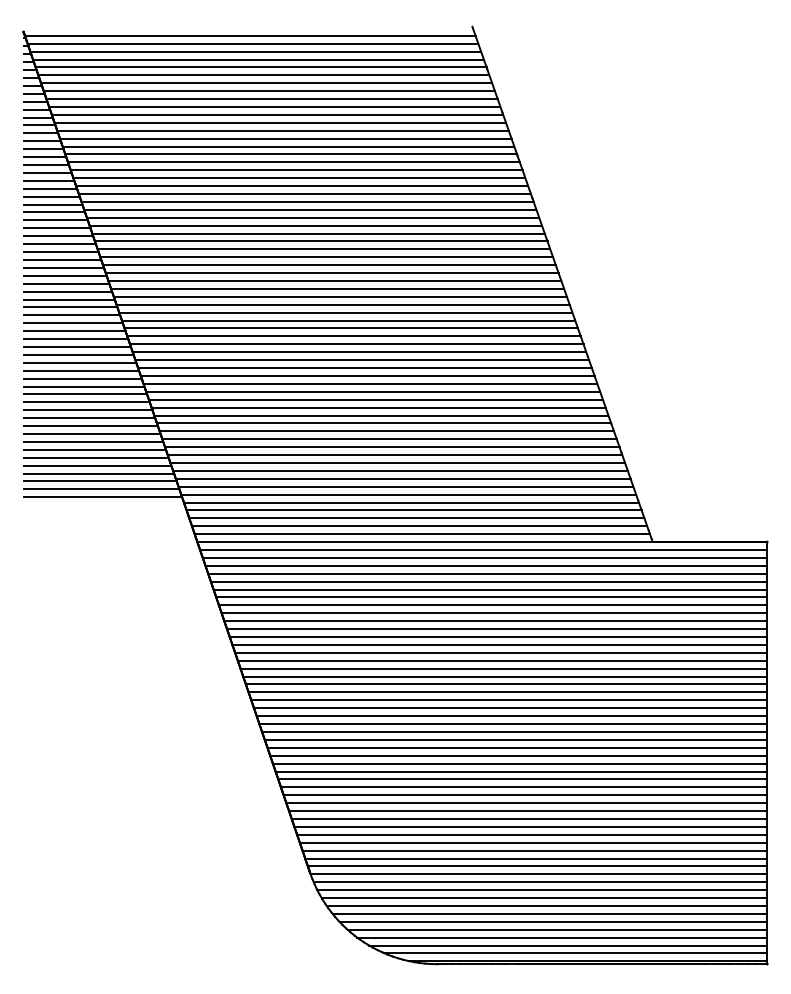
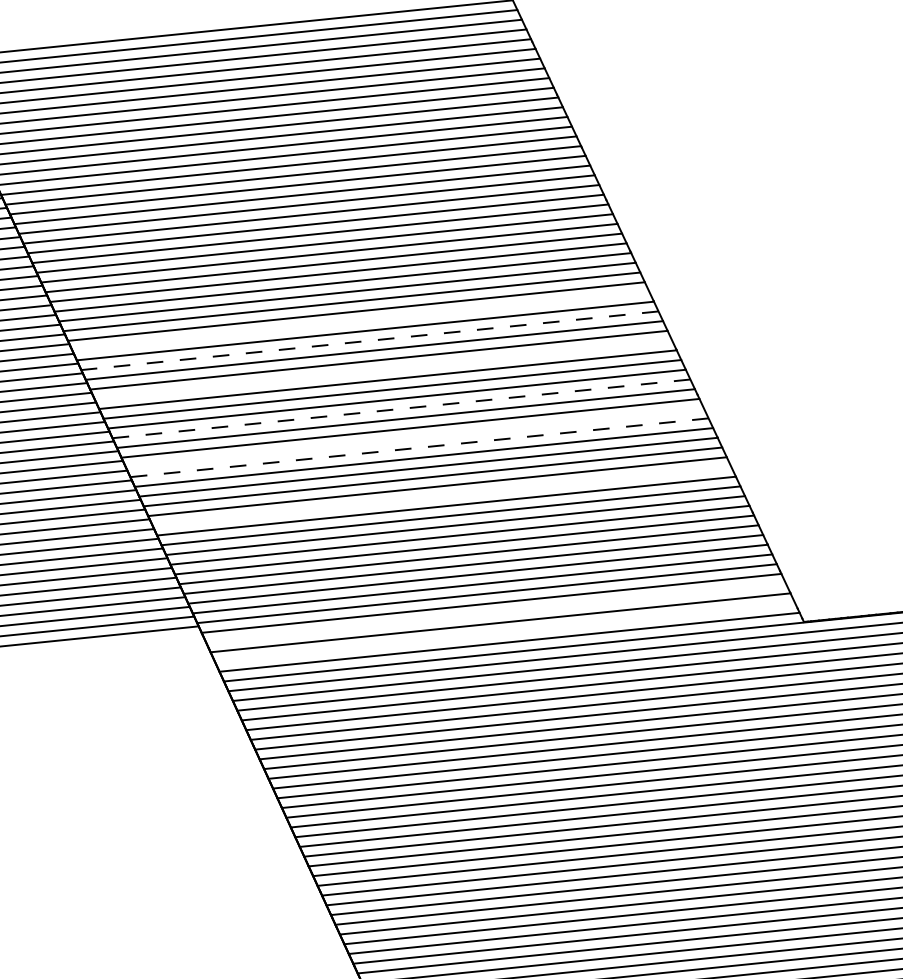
line: (331, 273) -> (360, 321), removed
line: (337, 288) -> (369, 340), solid -> dashed
line: (345, 312) -> (382, 369), removed
line: (356, 344) -> (401, 409), solid -> dashed
line: (364, 368) -> (414, 438), removed
line: (367, 375) -> (419, 447), solid -> dashed
line: (381, 415) -> (442, 496), removed
line: (413, 510) -> (495, 613), removed
line: (419, 526) -> (504, 632), removed

